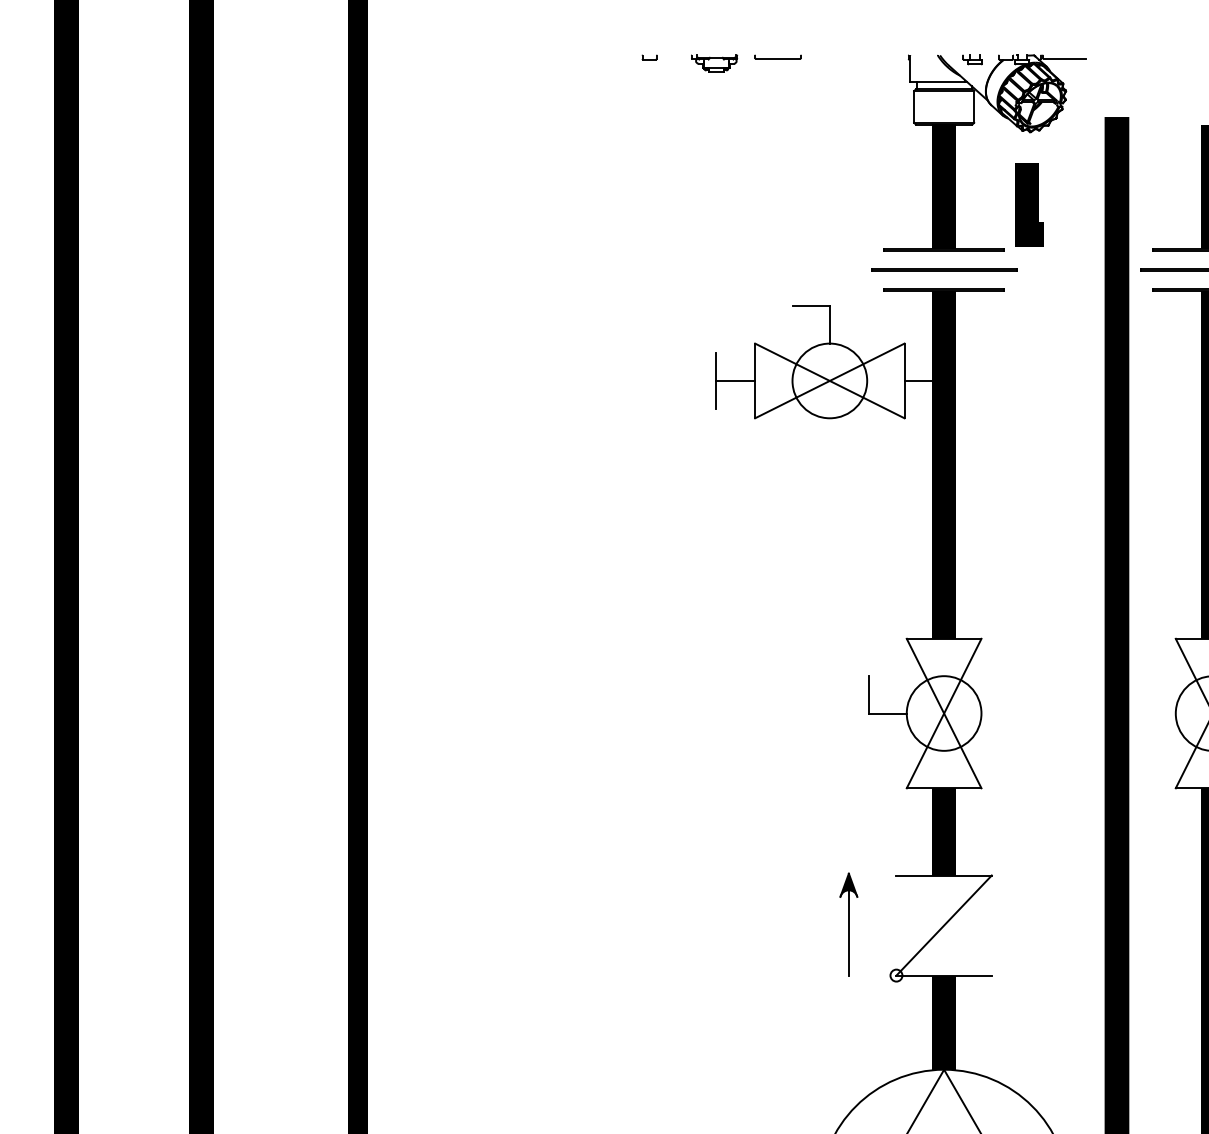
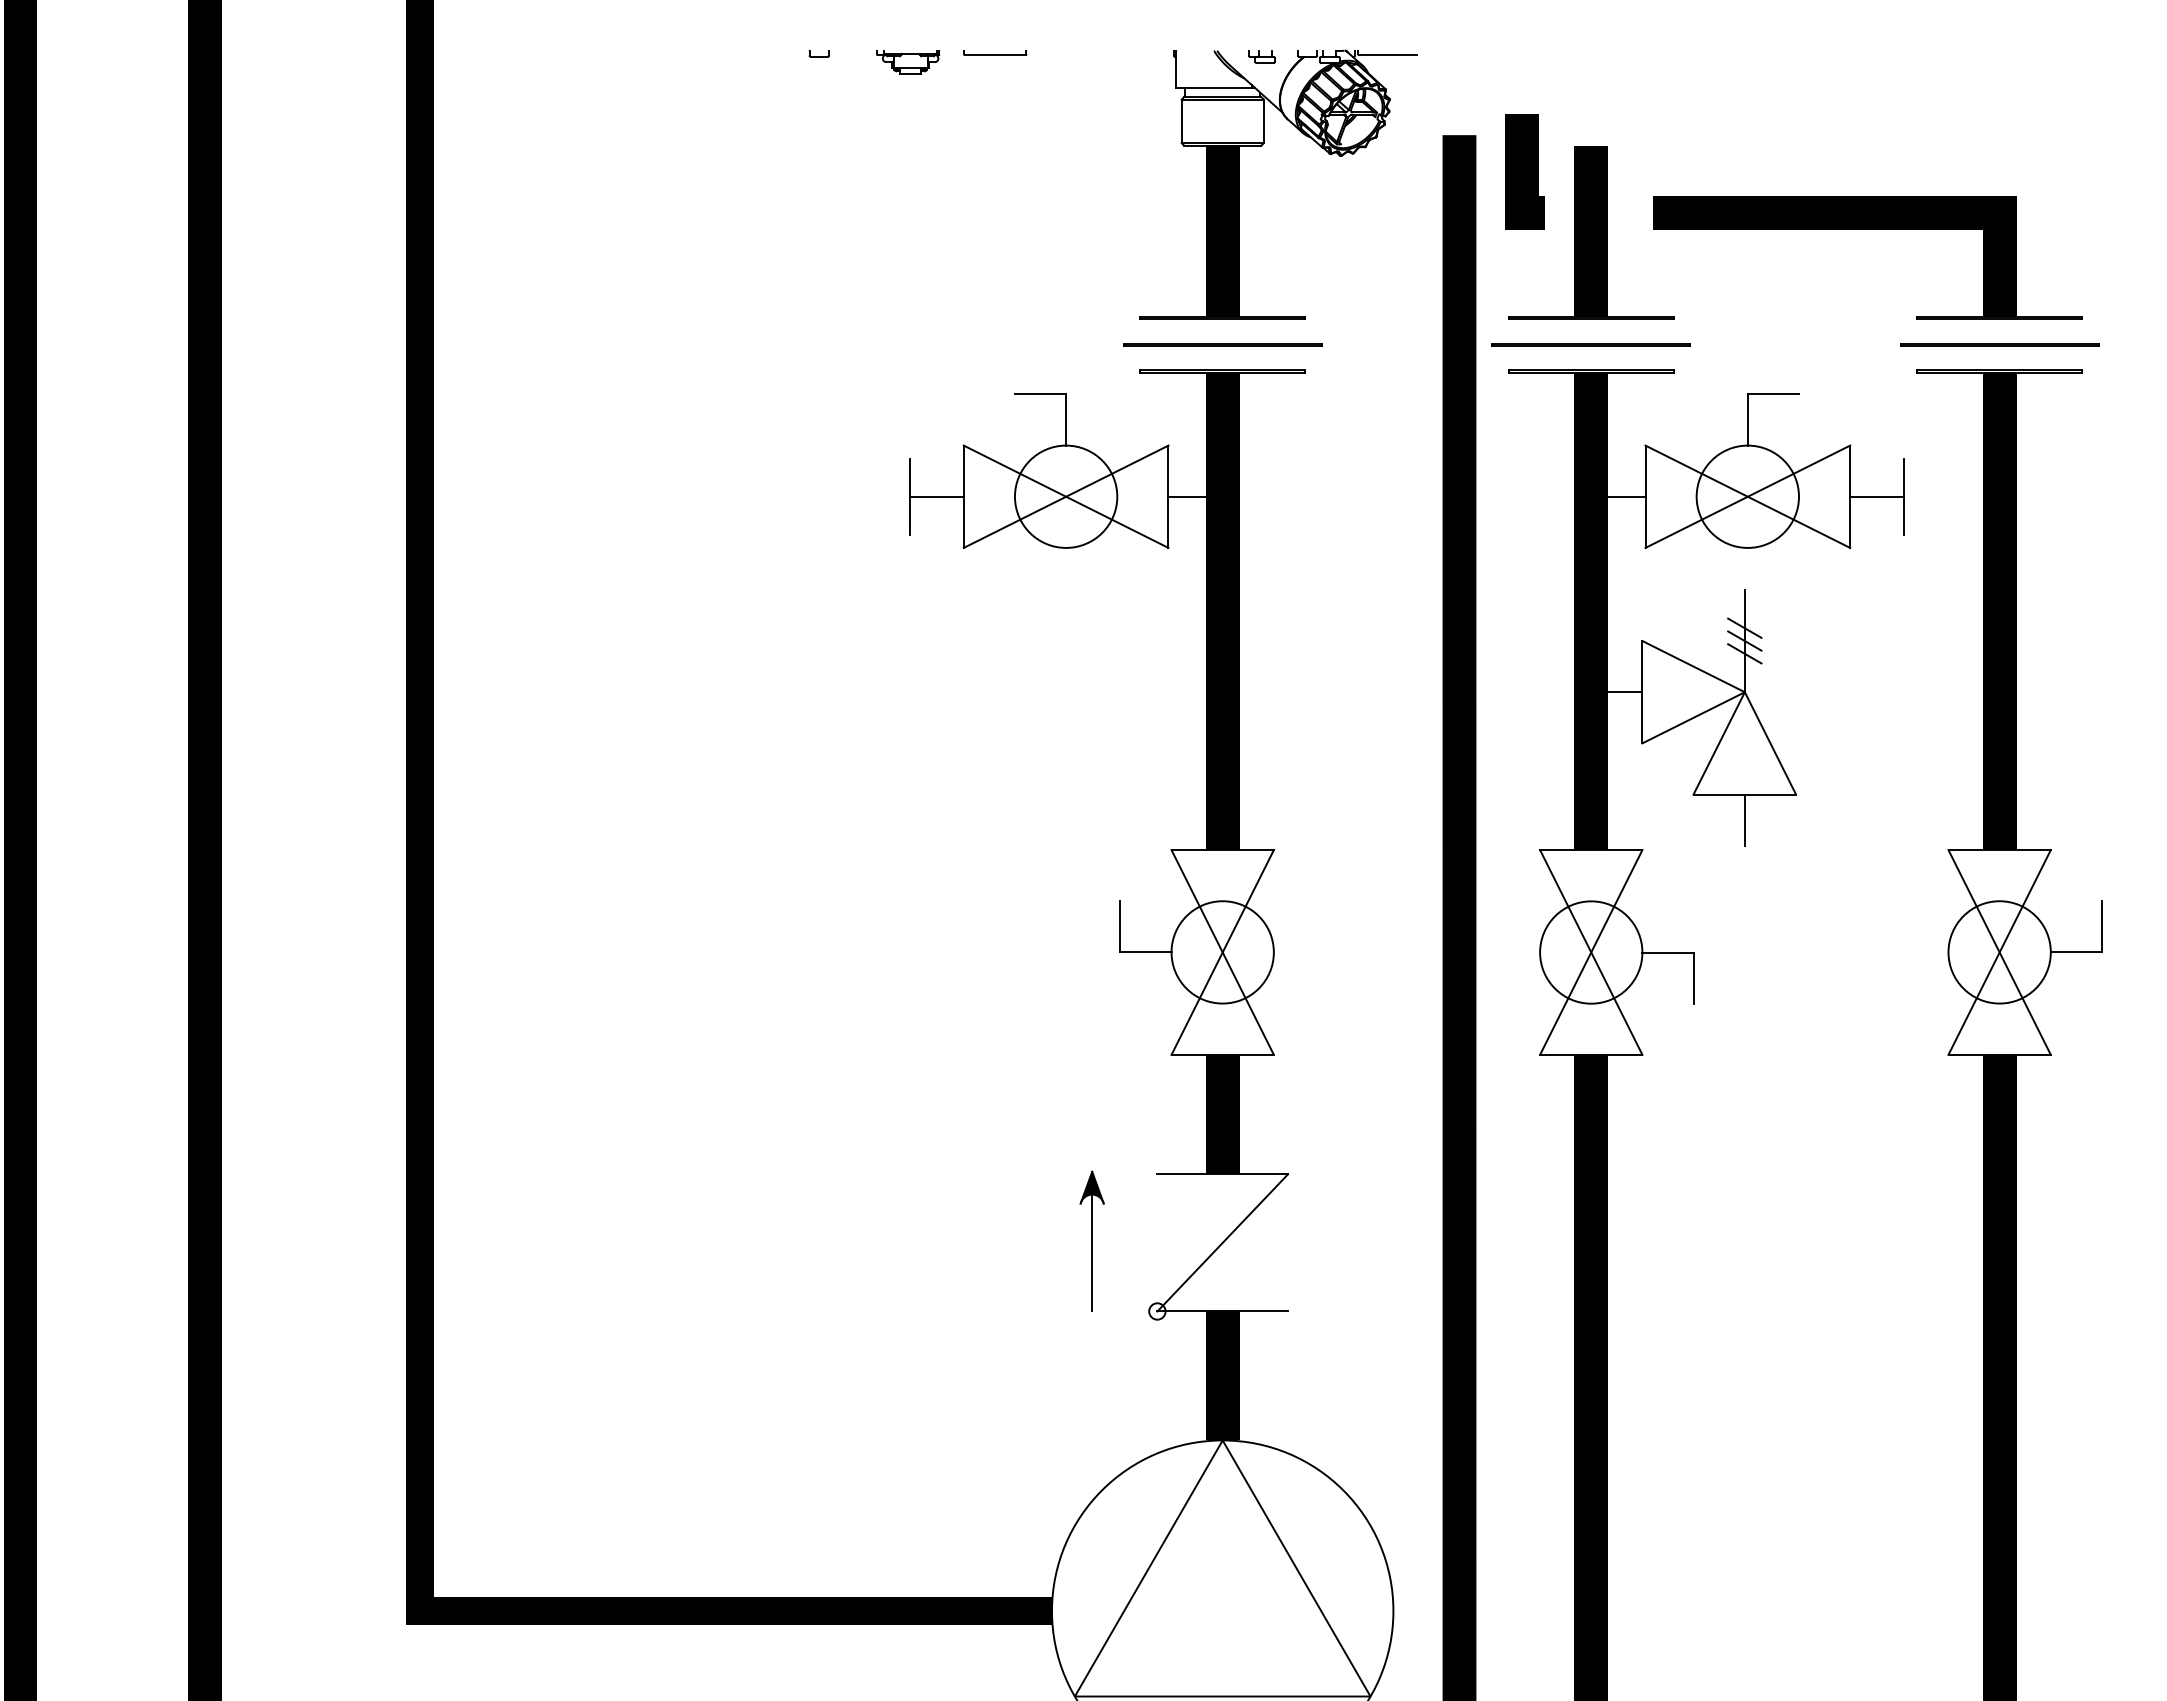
line: (1028, 204) -> (1524, 171), moved

